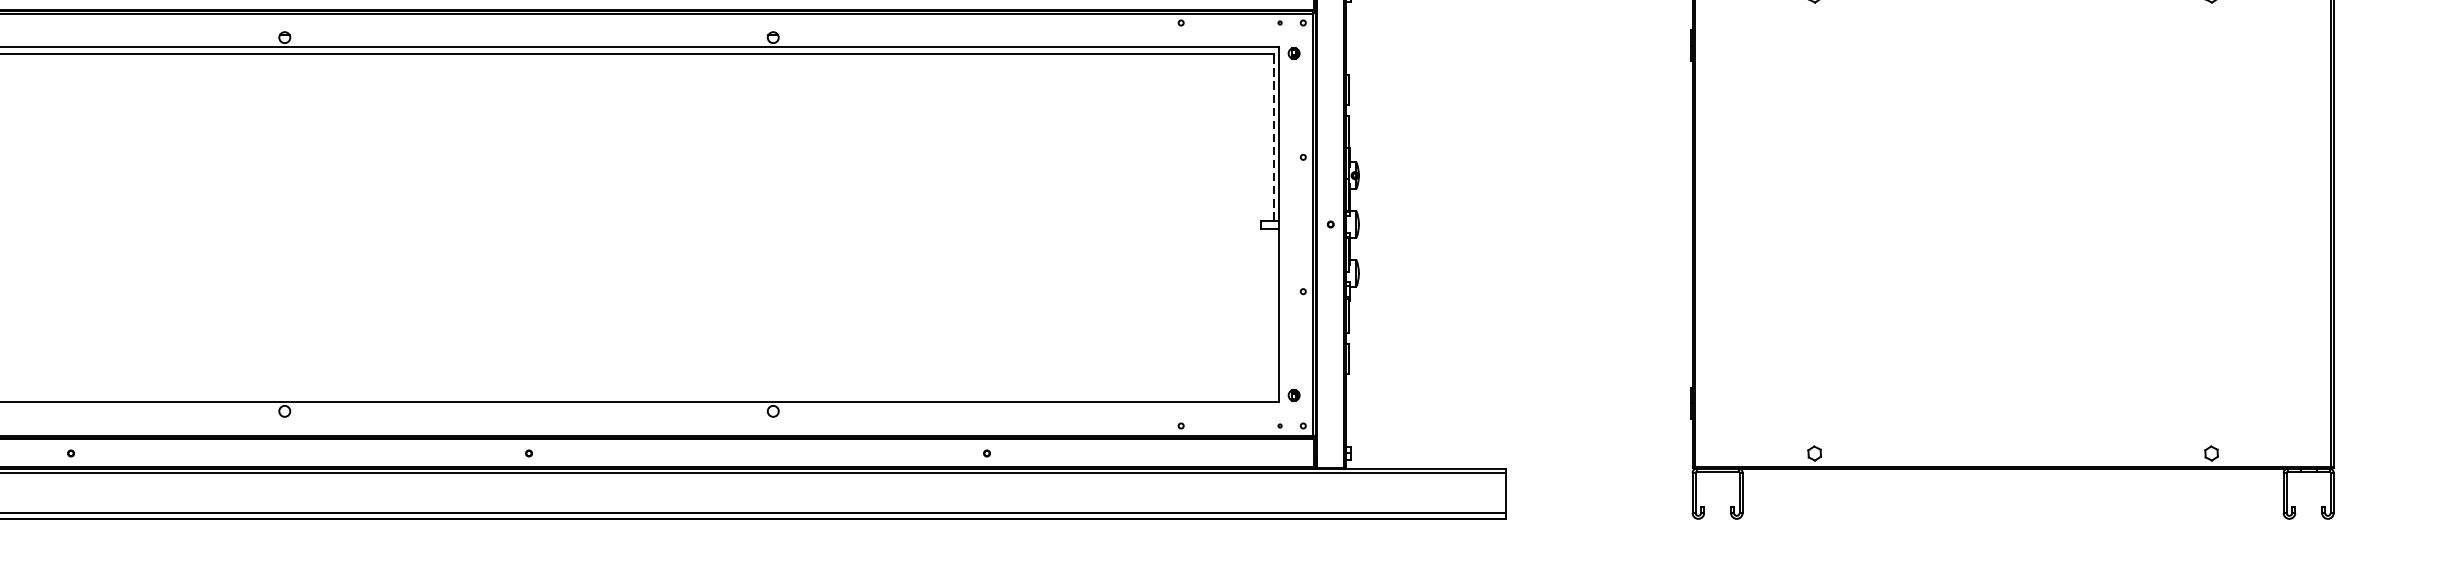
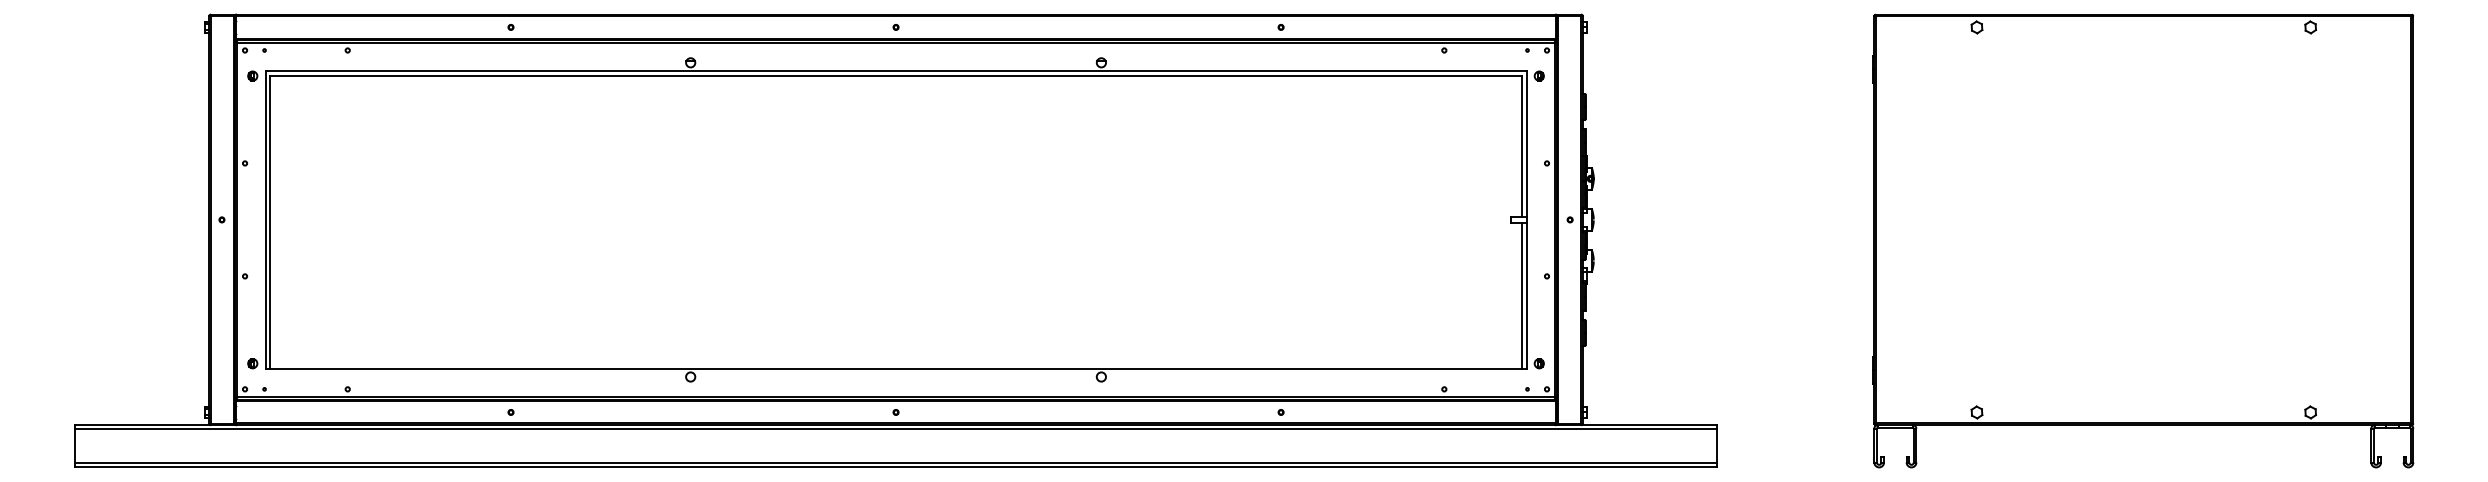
line: (1274, 135) -> (1522, 145), dashed -> solid
line: (1274, 314) -> (1522, 295), added

